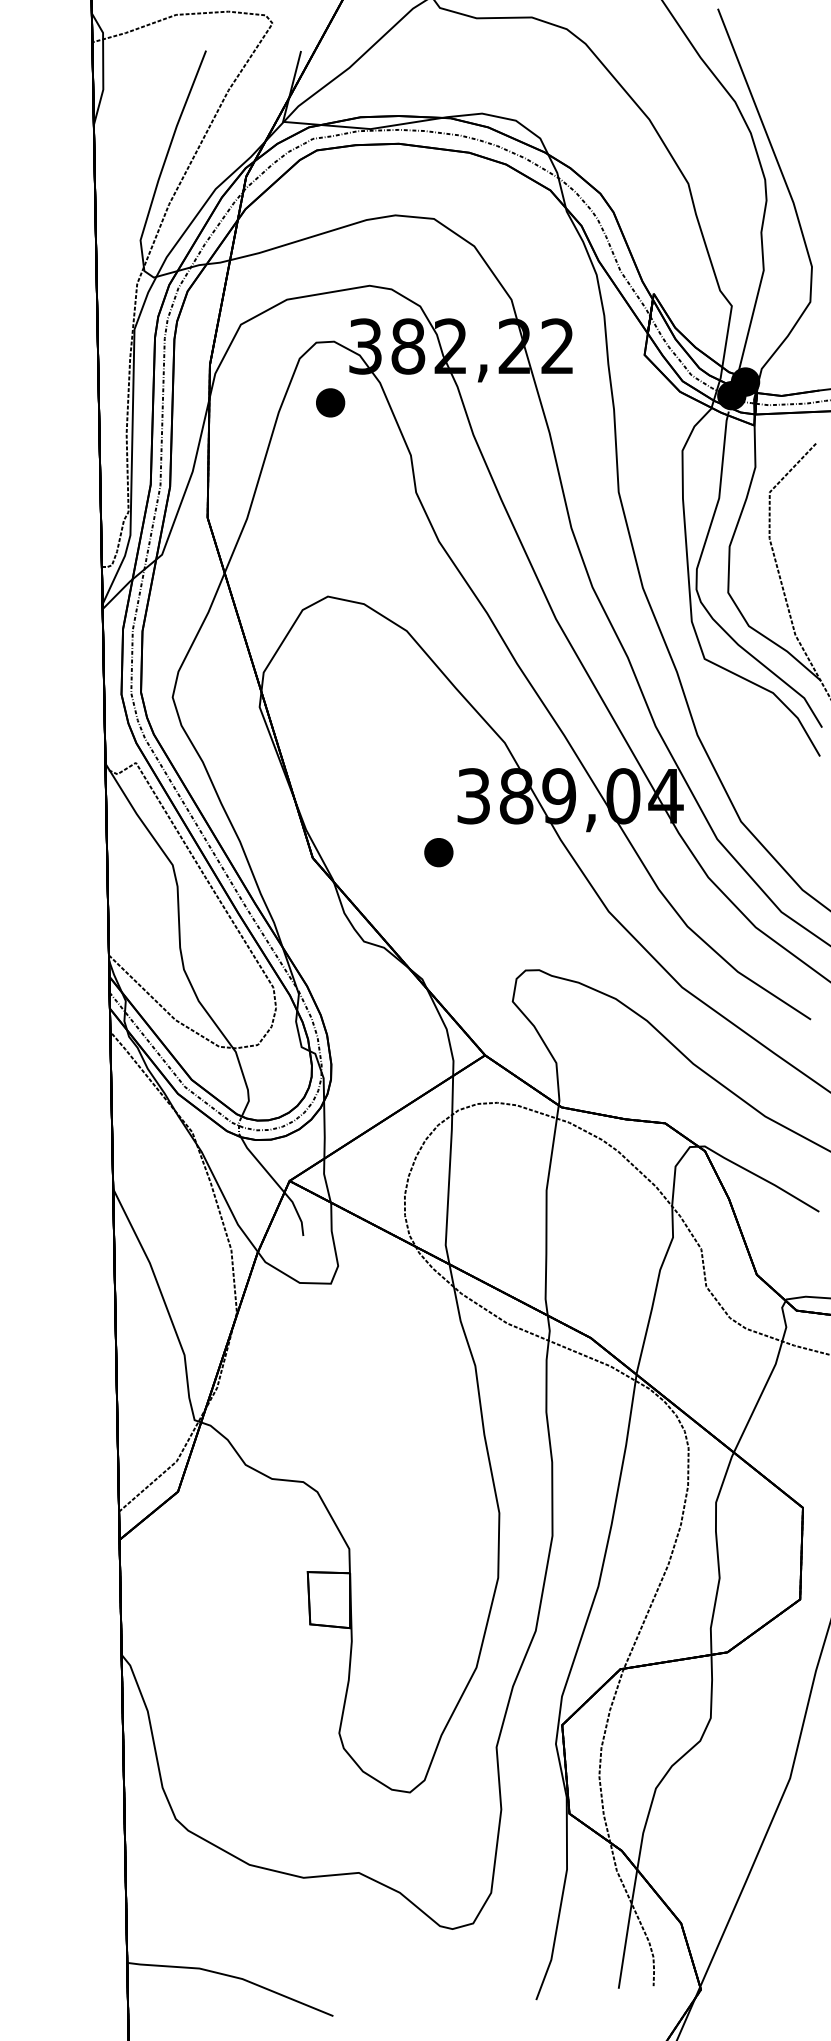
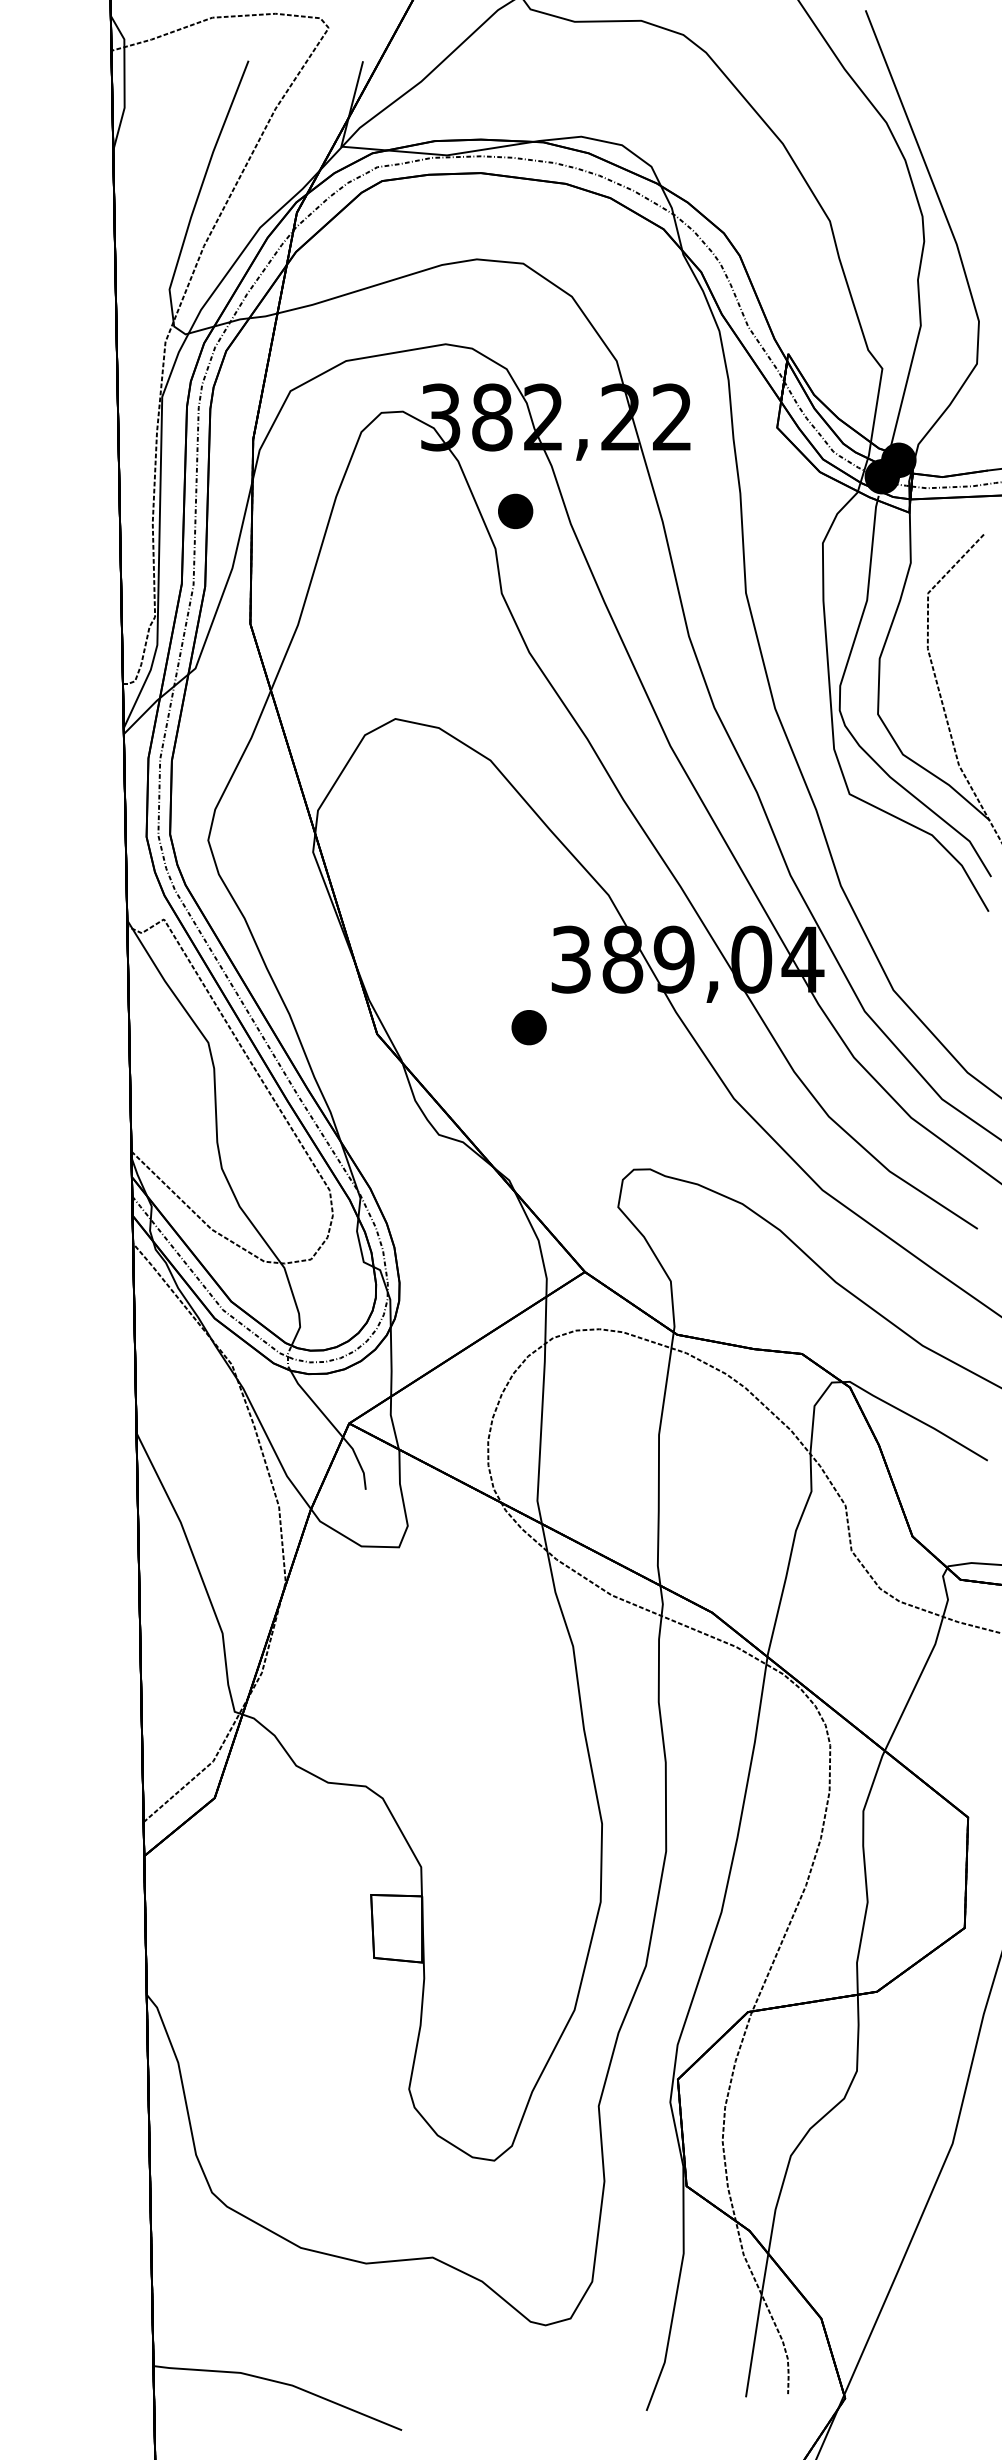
part: (330, 402) -> (515, 510), moved

